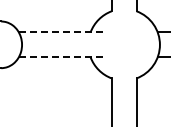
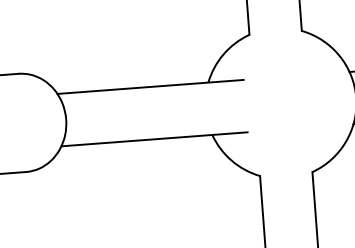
line: (63, 32) -> (151, 87), dashed -> solid
line: (63, 57) -> (155, 139), dashed -> solid

